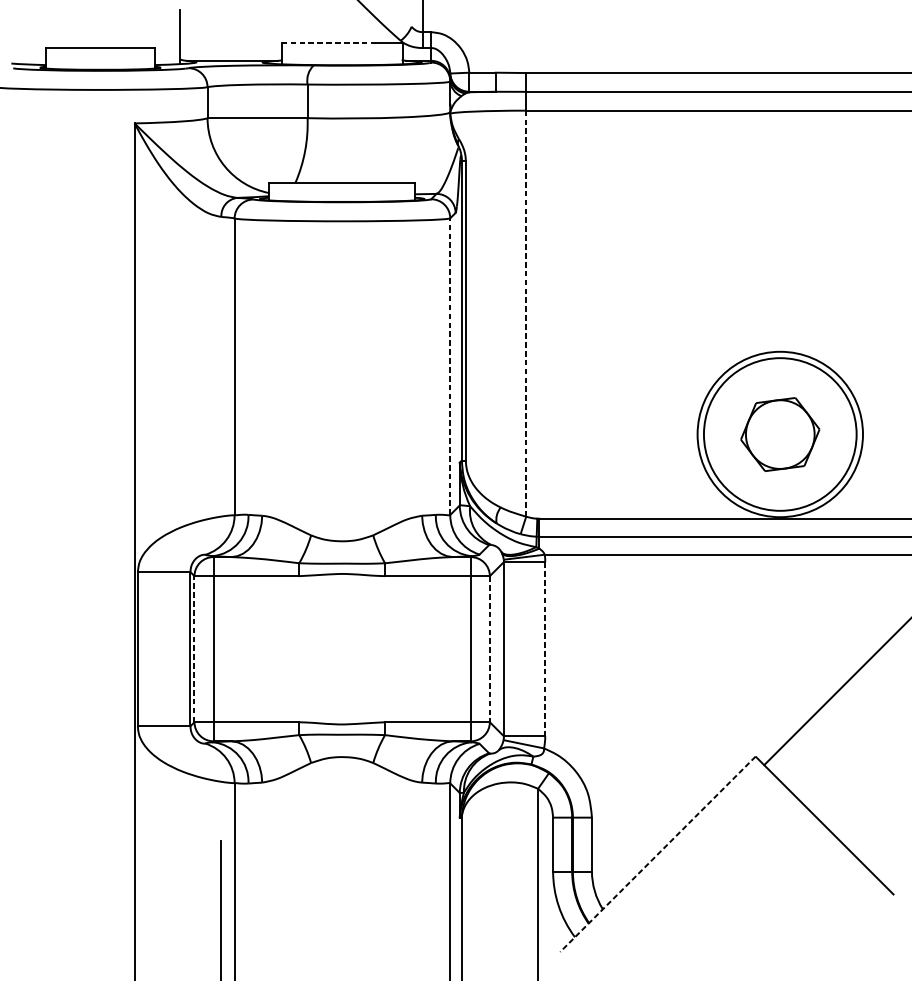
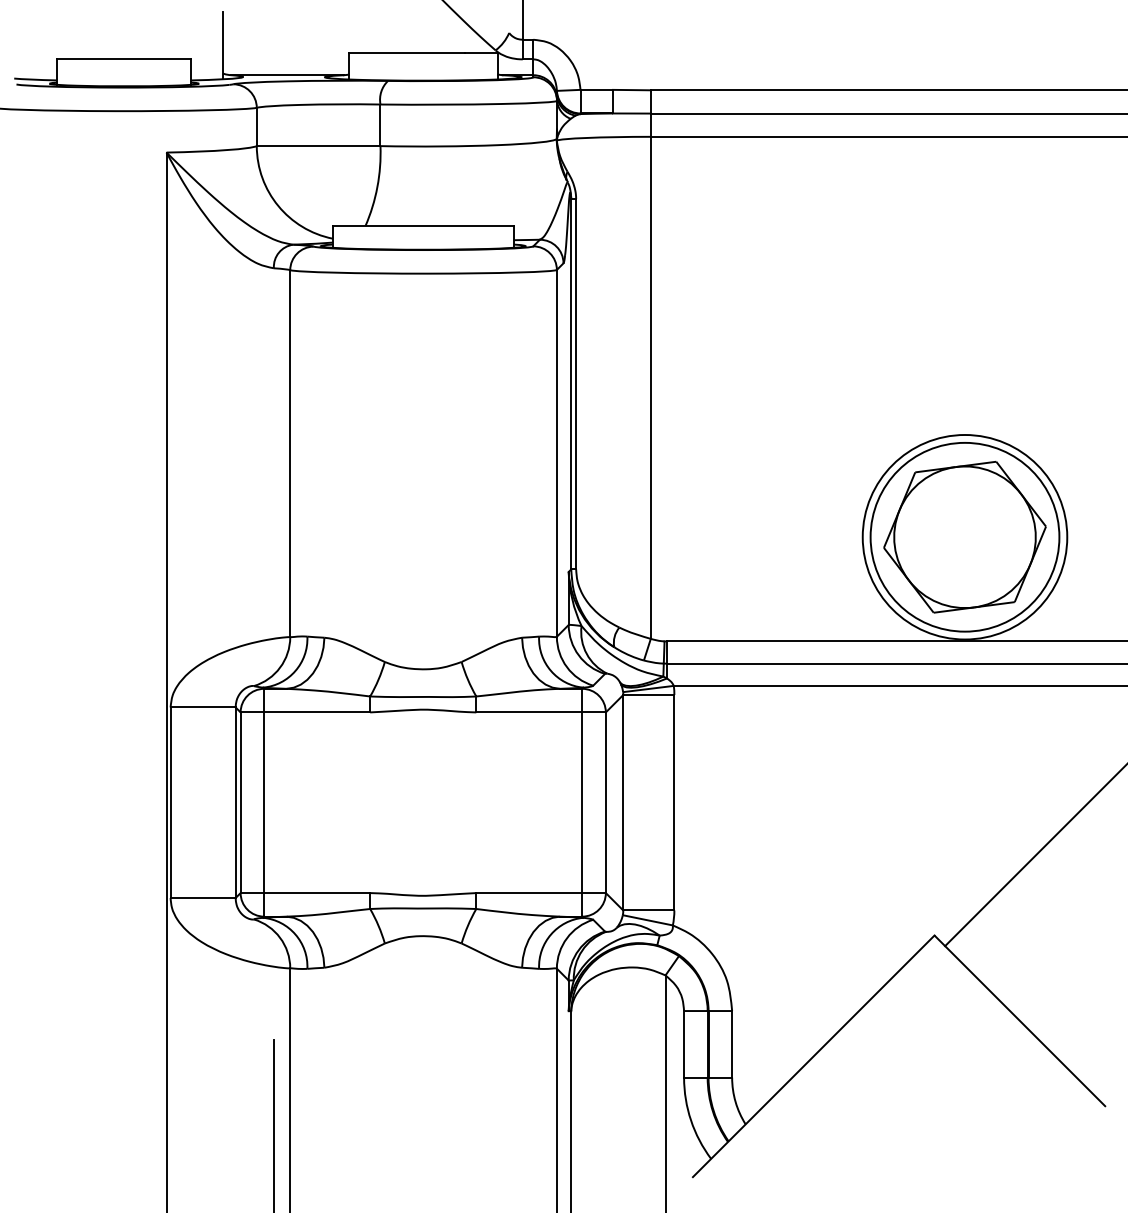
line: (329, 43) -> (407, 53), dashed -> solid
line: (525, 314) -> (650, 388), dashed -> solid
line: (449, 365) -> (556, 452), dashed -> solid
part: (779, 434) -> (964, 537), size x1.67
line: (194, 649) -> (240, 802), dashed -> solid
line: (489, 649) -> (605, 803), dashed -> solid
line: (545, 649) -> (674, 802), dashed -> solid
line: (657, 854) -> (813, 1056), dashed -> solid

